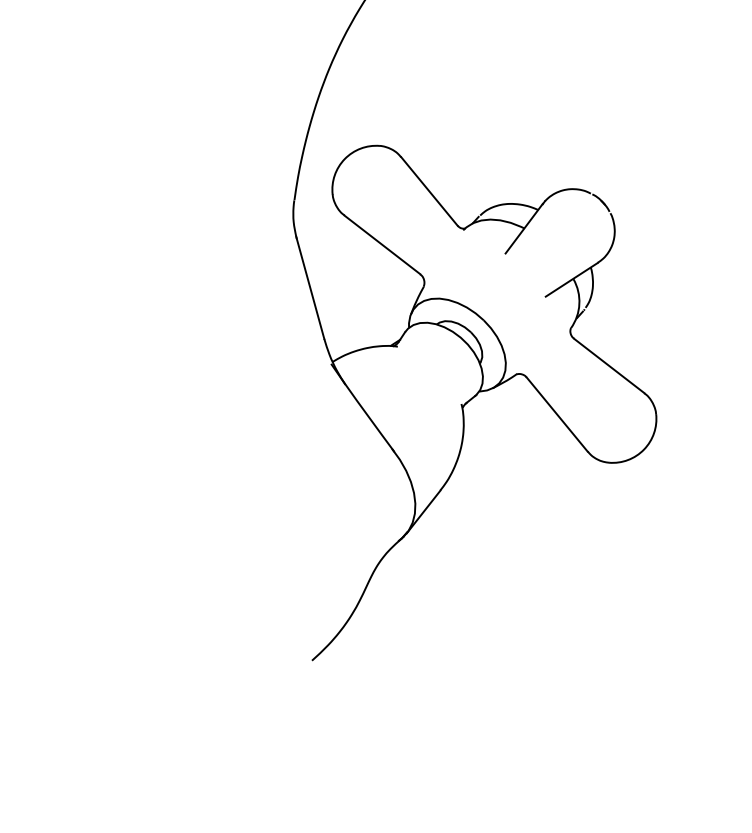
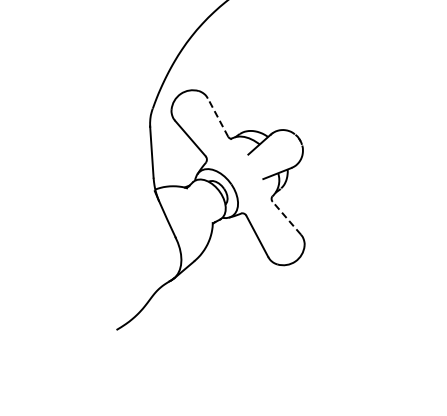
line: (430, 191) -> (218, 117), solid -> dashed
line: (608, 366) -> (286, 218), solid -> dashed

